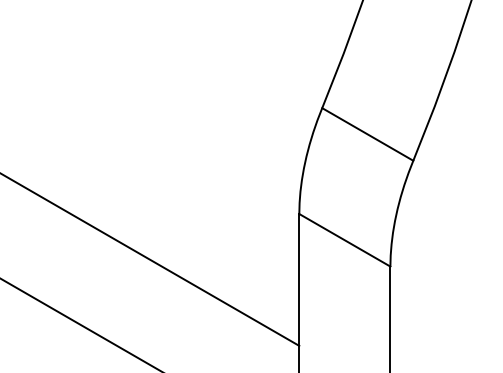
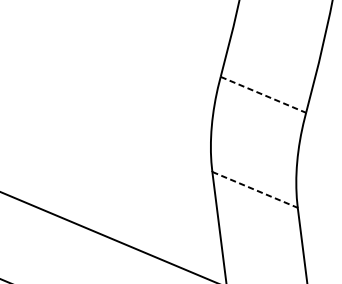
line: (367, 134) -> (263, 94), solid -> dashed
line: (344, 240) -> (254, 190), solid -> dashed

